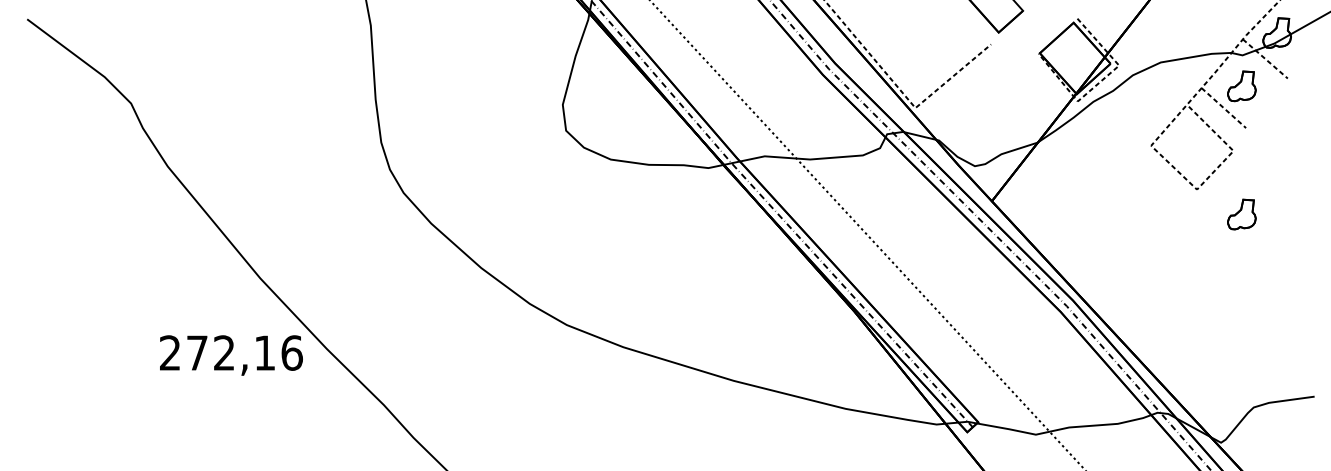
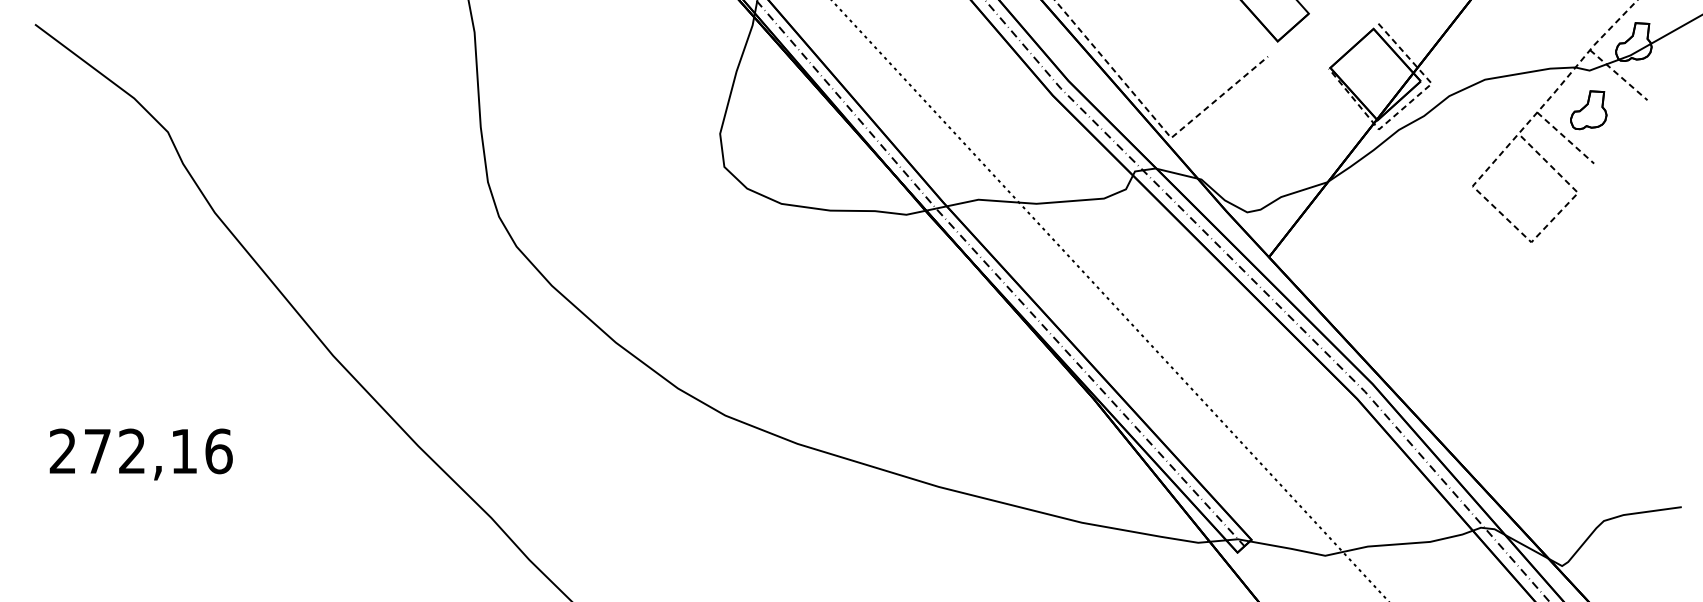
part: (1241, 214) -> (1588, 274), removed
text: (230, 355) -> (140, 454), moved

